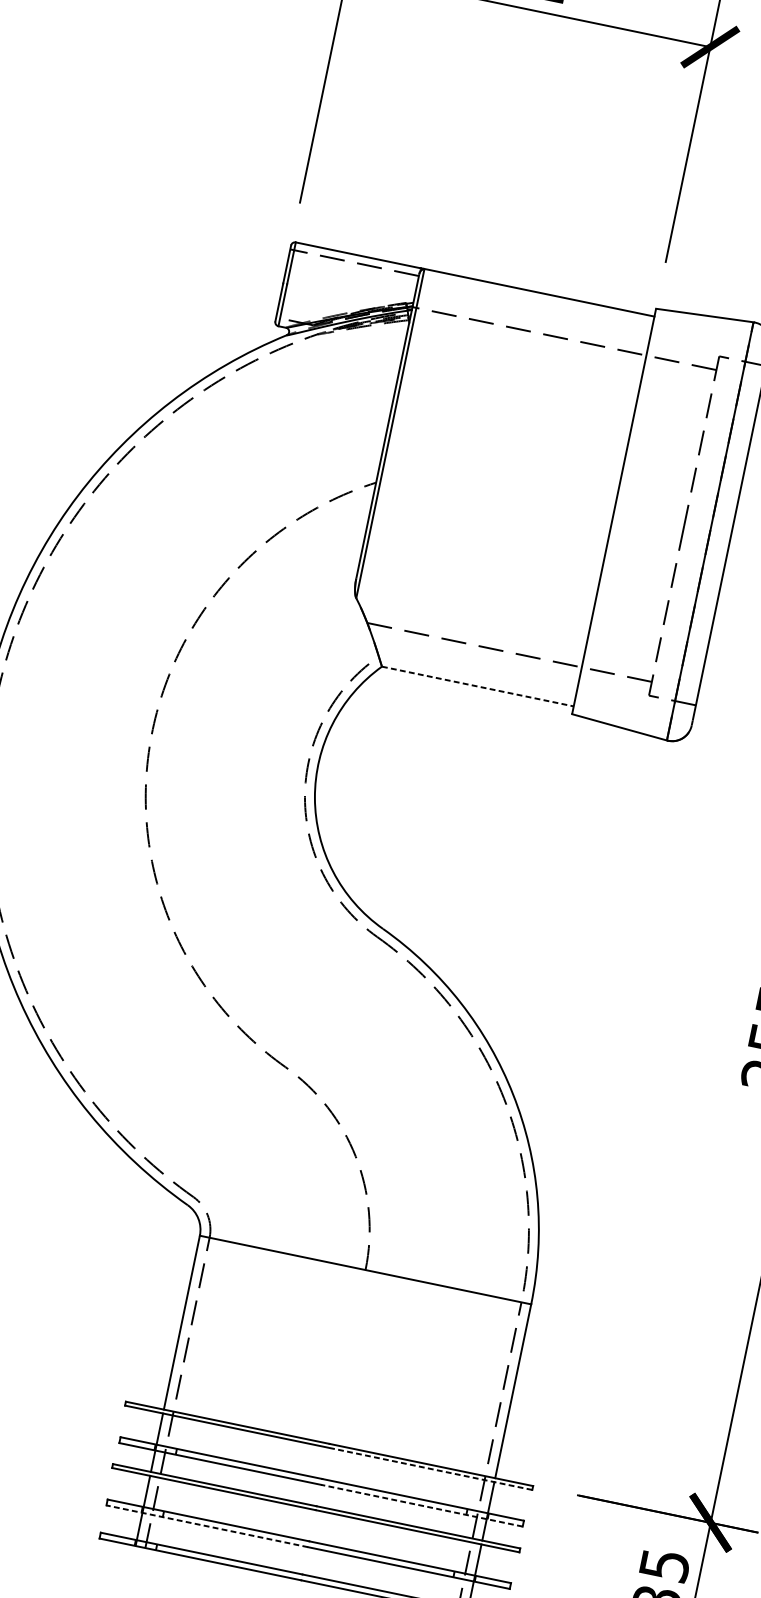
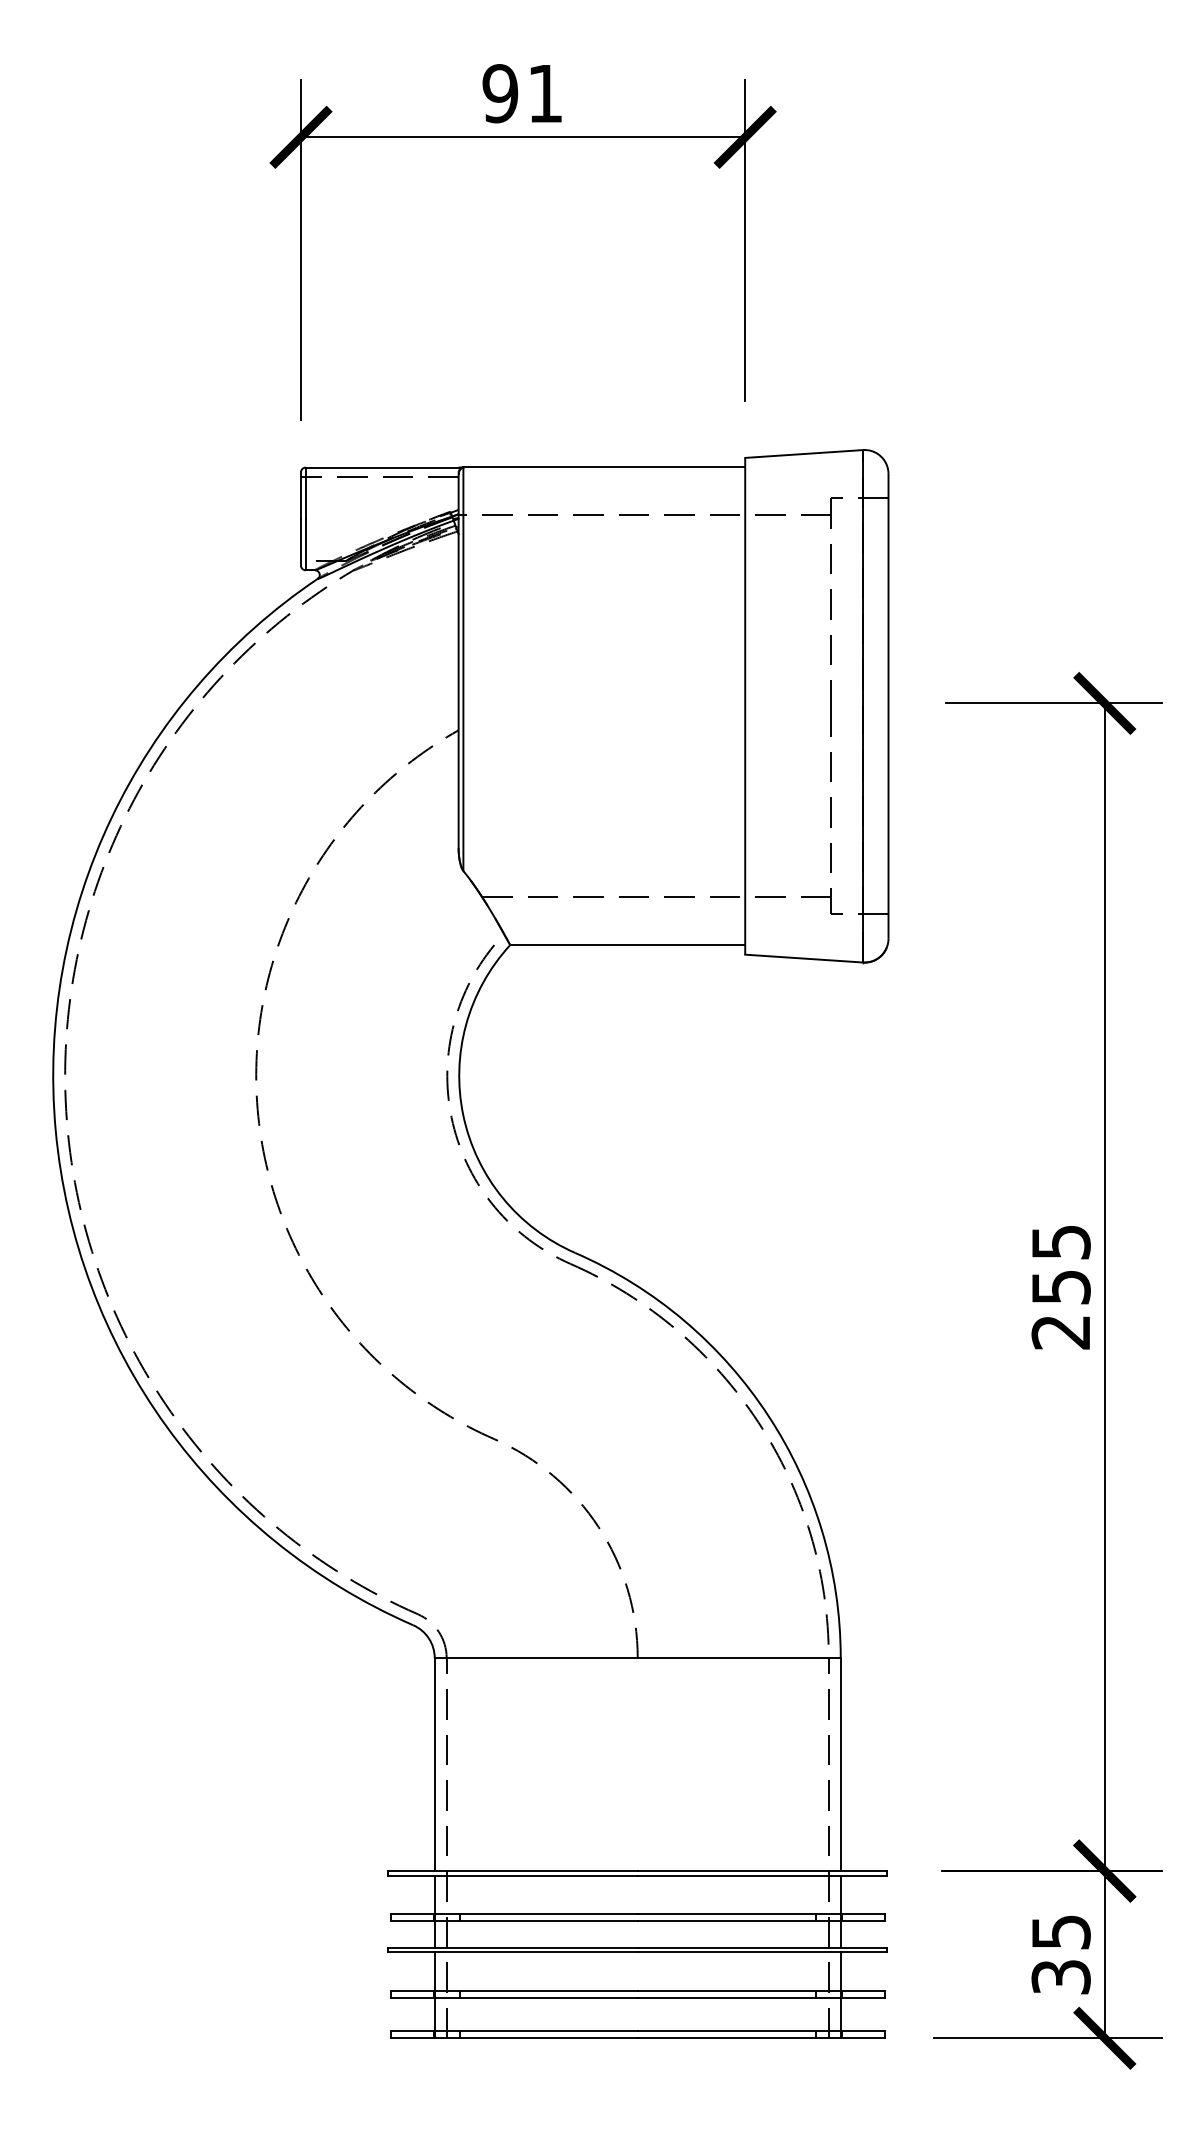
line: (477, 686) -> (627, 945), dashed -> solid
line: (430, 1468) -> (762, 1875), dashed -> solid
line: (422, 1505) -> (761, 1921), dashed -> solid
line: (207, 1526) -> (514, 1997), dashed -> solid

